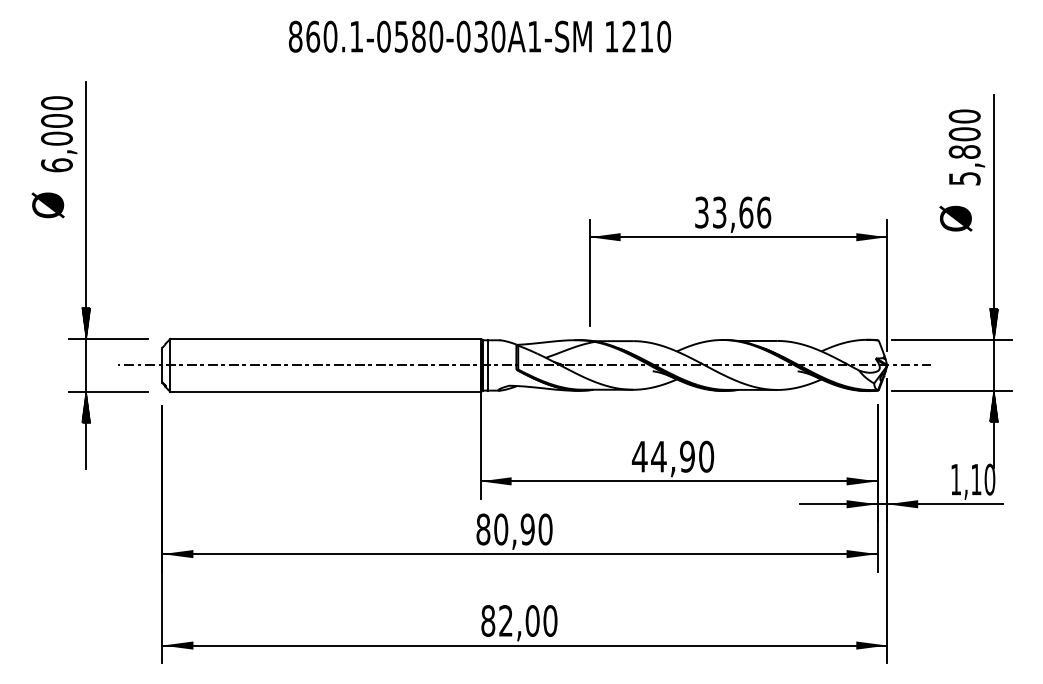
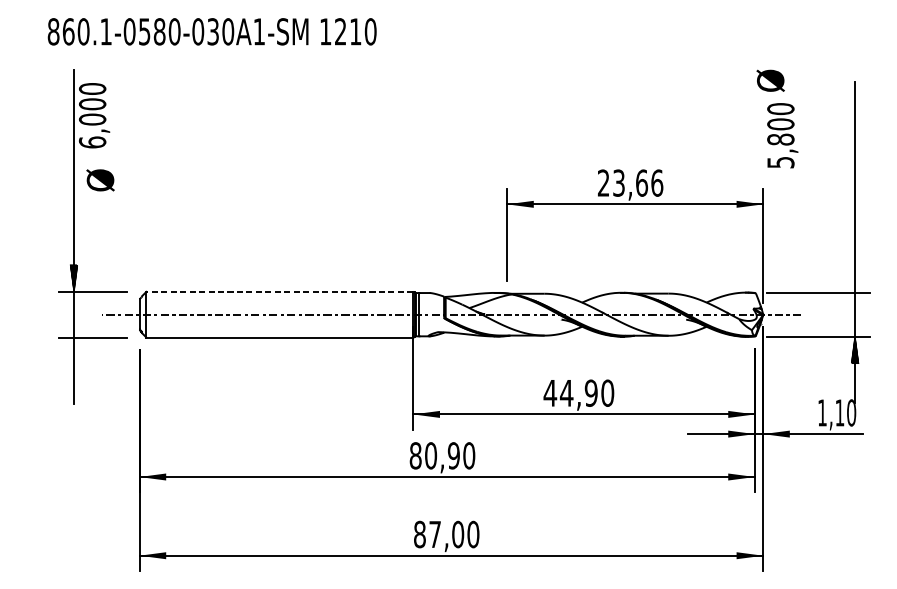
text: (479, 36) -> (211, 31), moved
text: (59, 134) -> (94, 115), moved
text: (966, 147) -> (782, 135), moved
text: (47, 205) -> (99, 180), moved
text: (701, 212) -> (603, 183), 33,66 -> 23,66
text: (955, 218) -> (770, 80), moved
hatch: (993, 323) -> (854, 278), removed
line: (325, 338) -> (279, 291), solid -> dashed
hatch: (86, 407) -> (74, 350), removed
text: (505, 620) -> (434, 534), 82,00 -> 87,00

